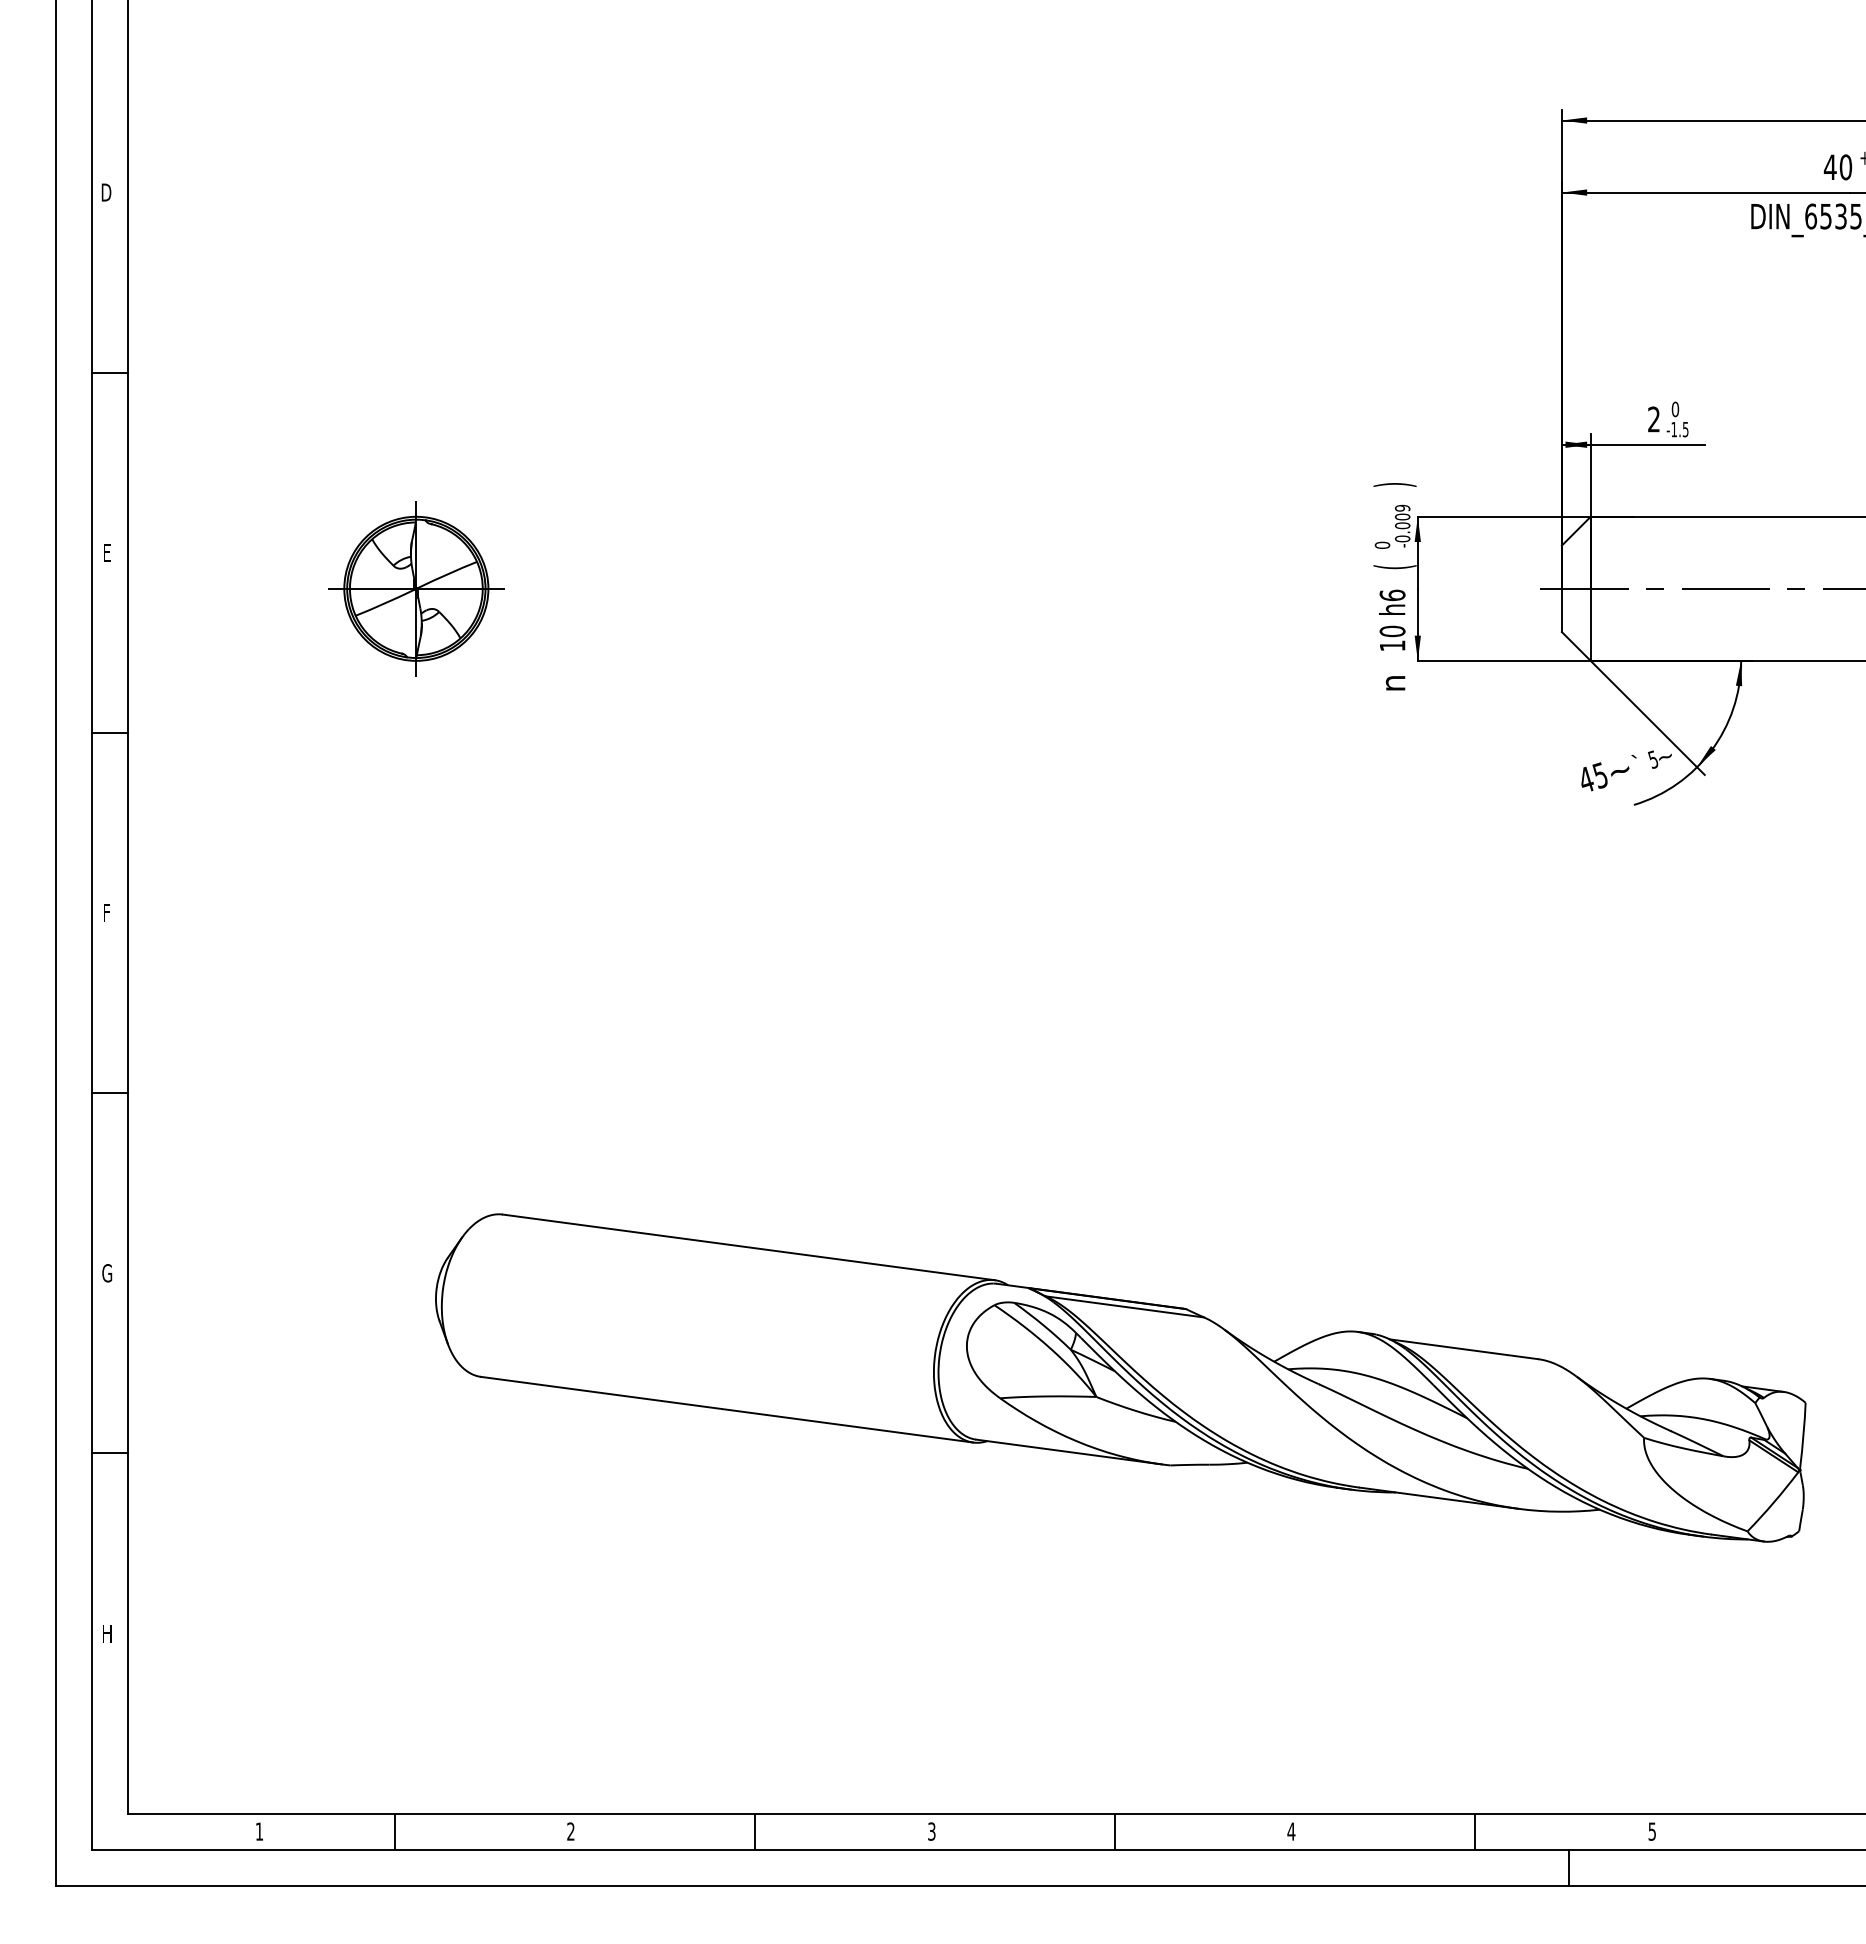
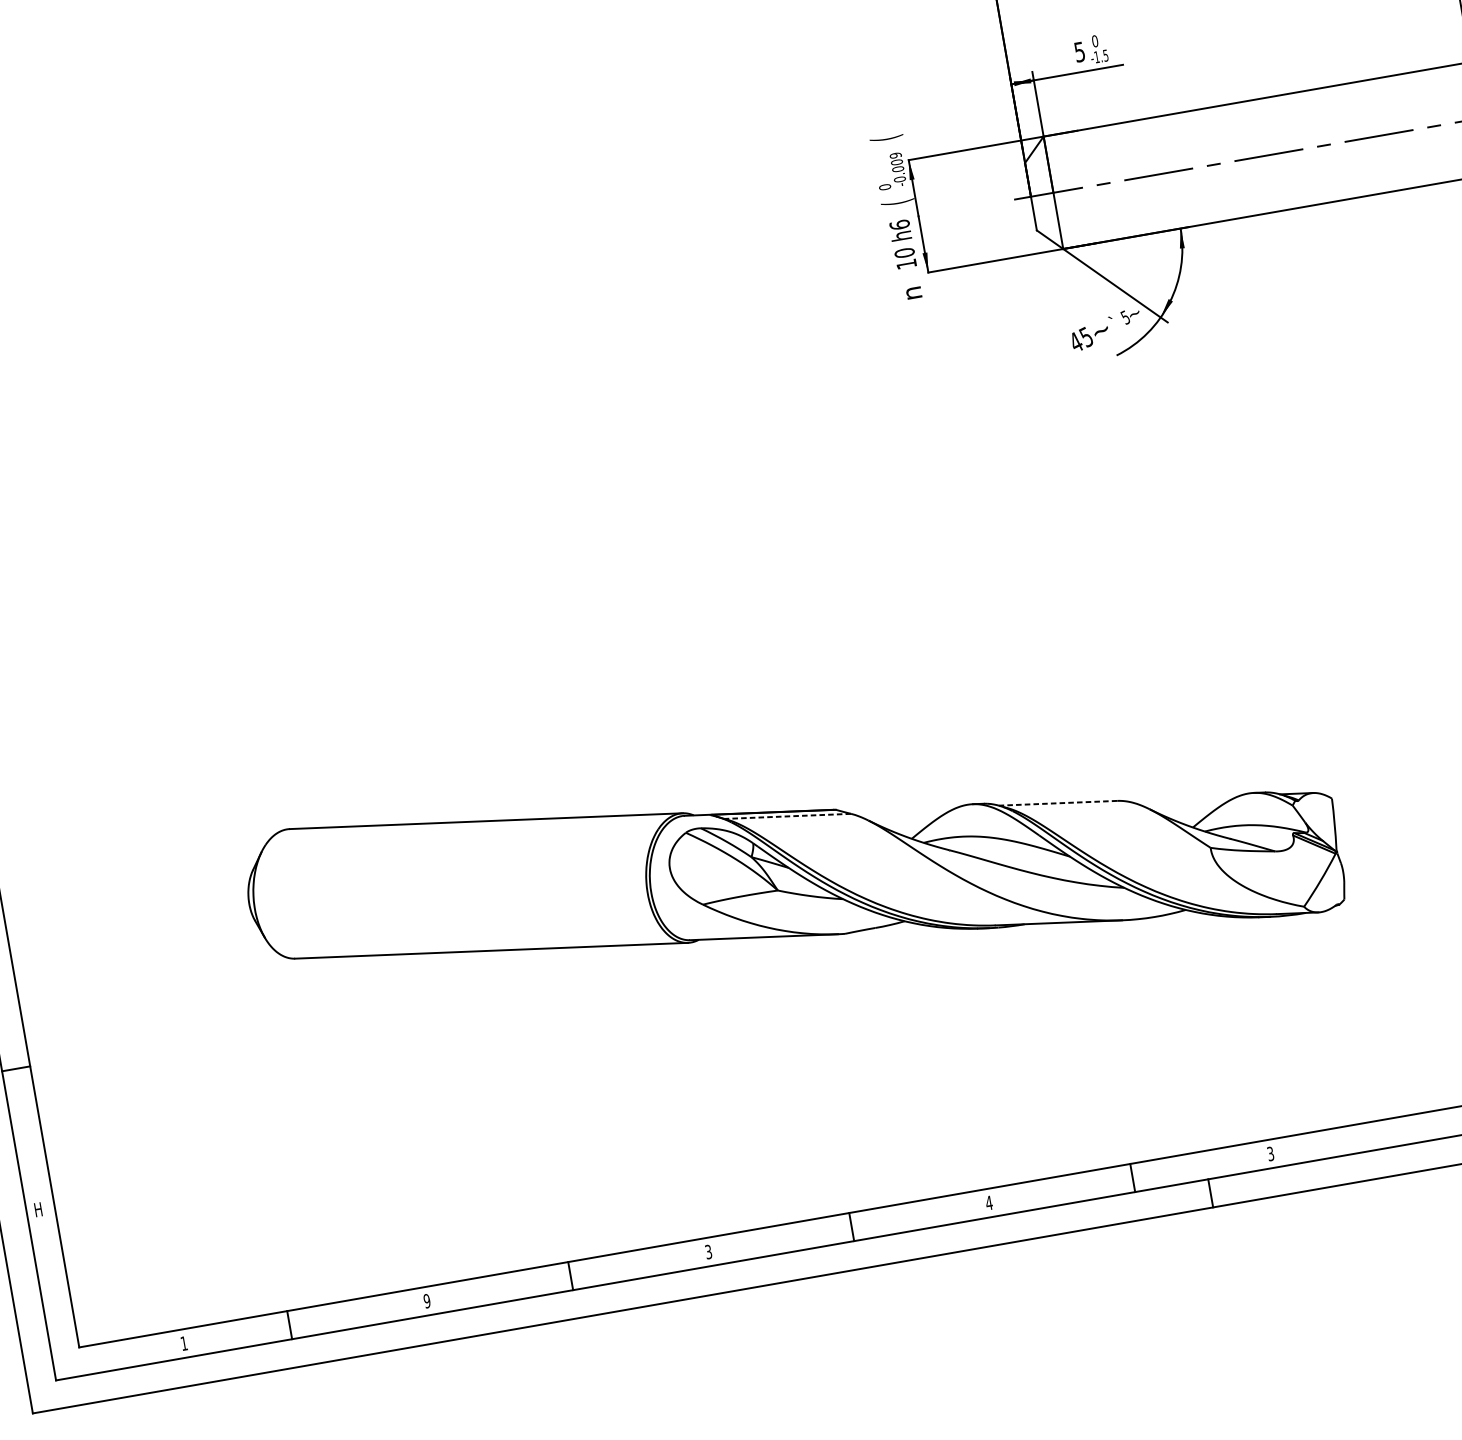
text: (1653, 419) -> (1079, 52), 2 -> 5
text: (1394, 484) -> (886, 138), ) -> (
part: (416, 588) -> (137, 352), removed
line: (1124, 1306) -> (787, 816), solid -> dashed
line: (1463, 1349) -> (1057, 803), solid -> dashed
text: (1652, 1830) -> (1270, 1153), 5 -> 3
text: (570, 1831) -> (426, 1301), 2 -> 9

